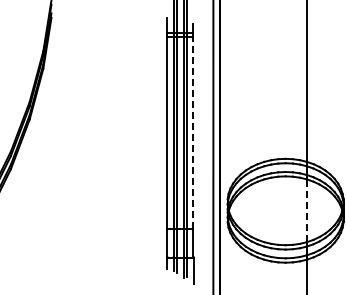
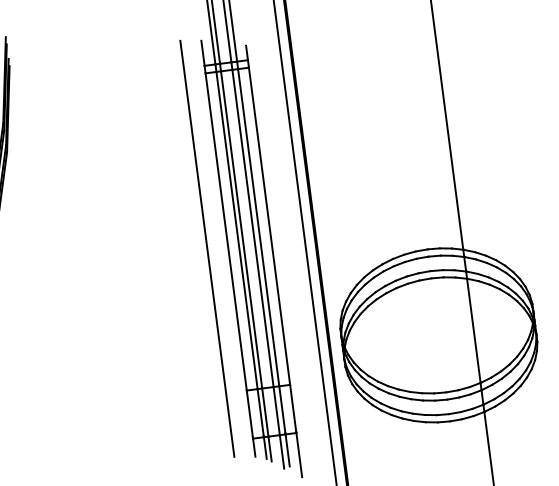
line: (193, 132) -> (269, 225), dashed -> solid
line: (154, 141) -> (206, 248), added
line: (306, 210) -> (473, 330), dashed -> solid

